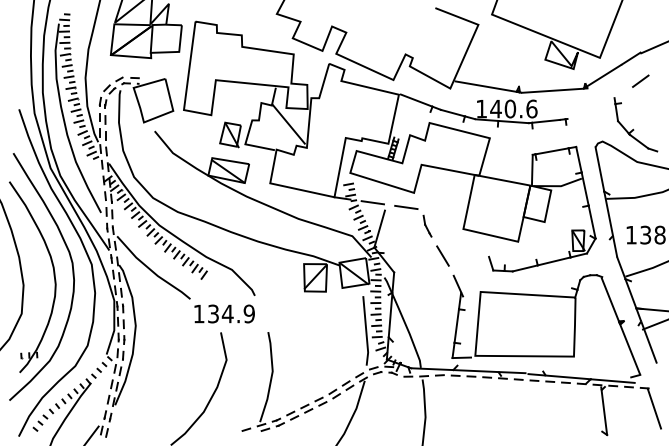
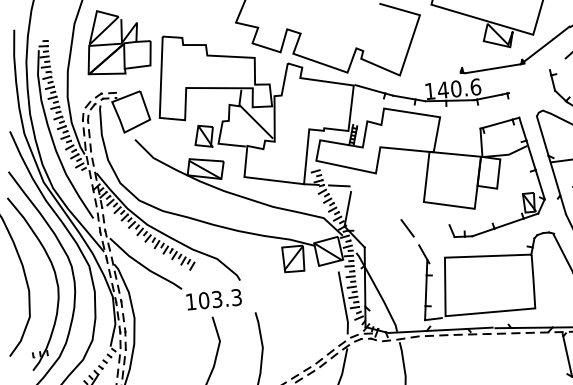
line: (485, 86) -> (431, 70), removed
part: (423, 221) -> (386, 198), removed
text: (230, 313) -> (219, 298), 134.9 -> 103.3

